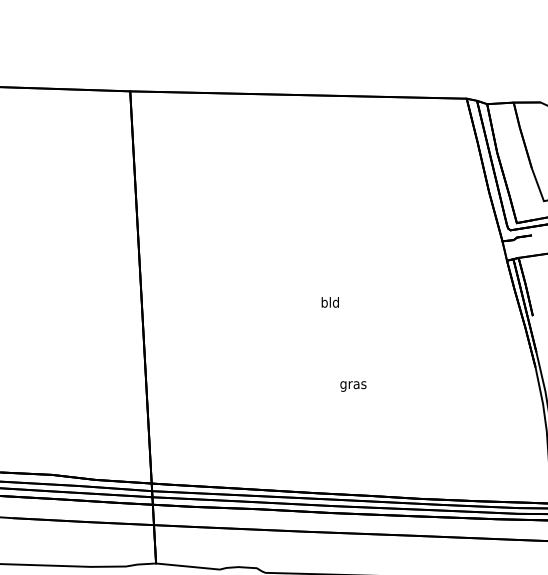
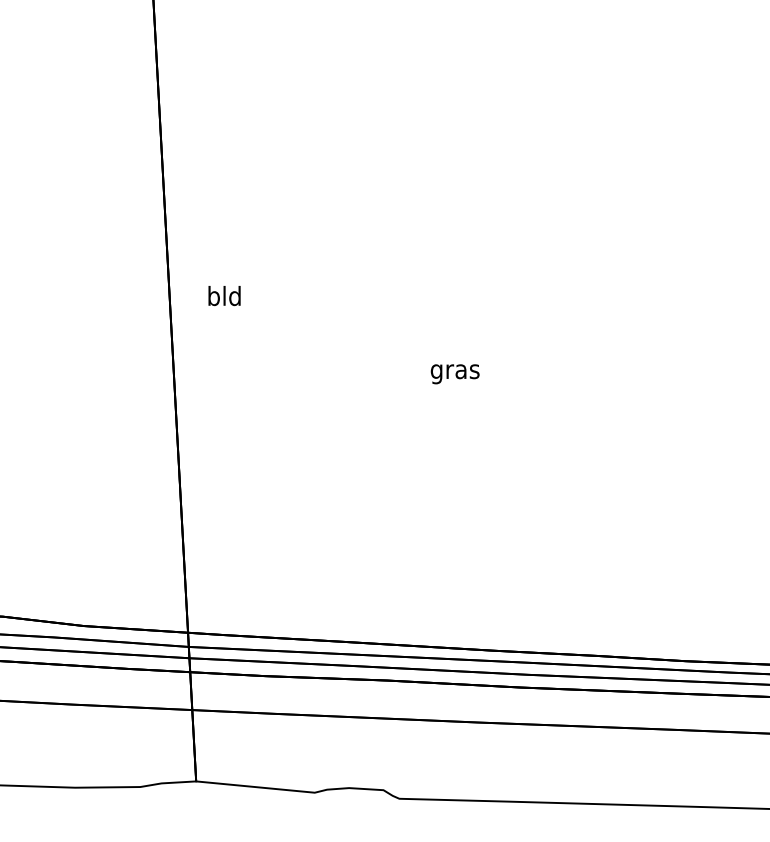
text: (329, 302) -> (222, 296), moved
text: (353, 386) -> (455, 374), moved

